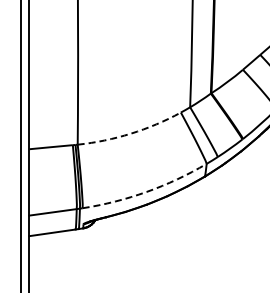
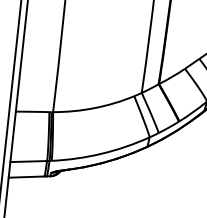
arc: (130, 133) -> (94, 107), dashed -> solid
arc: (146, 191) -> (101, 153), dashed -> solid

